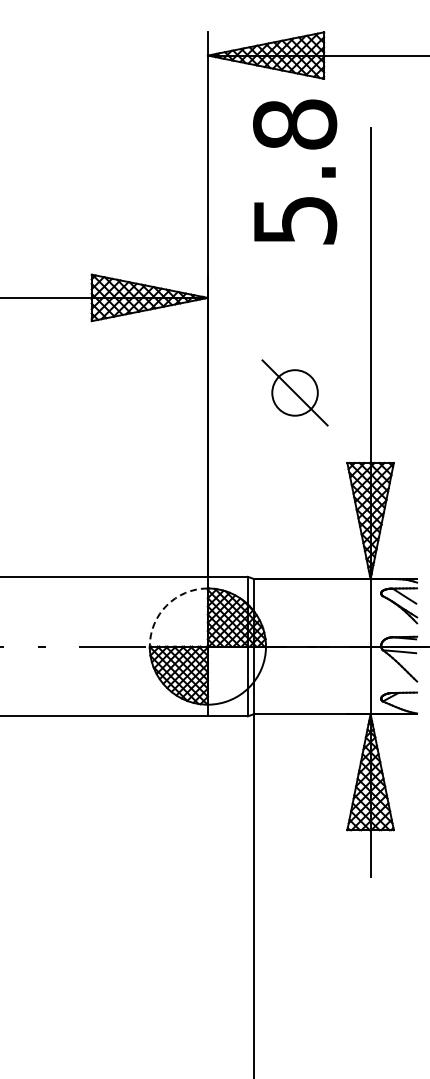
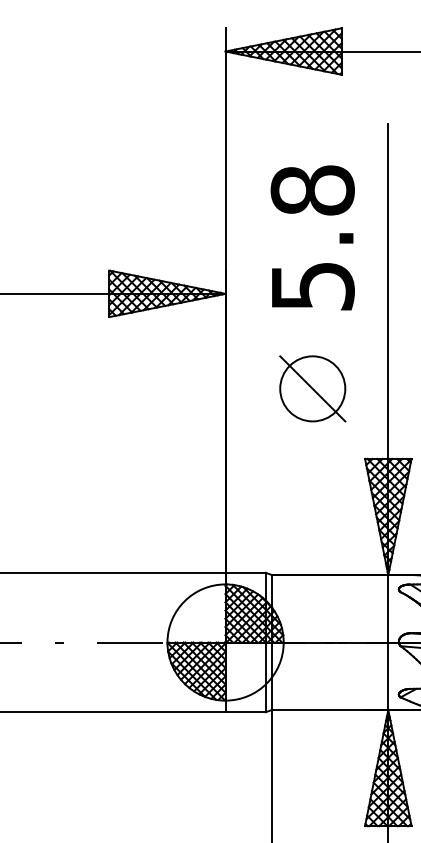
text: (295, 171) -> (313, 237), moved
circle: (294, 392) -> (312, 388), size x1.43
arc: (166, 605) -> (184, 601), dashed -> solid

